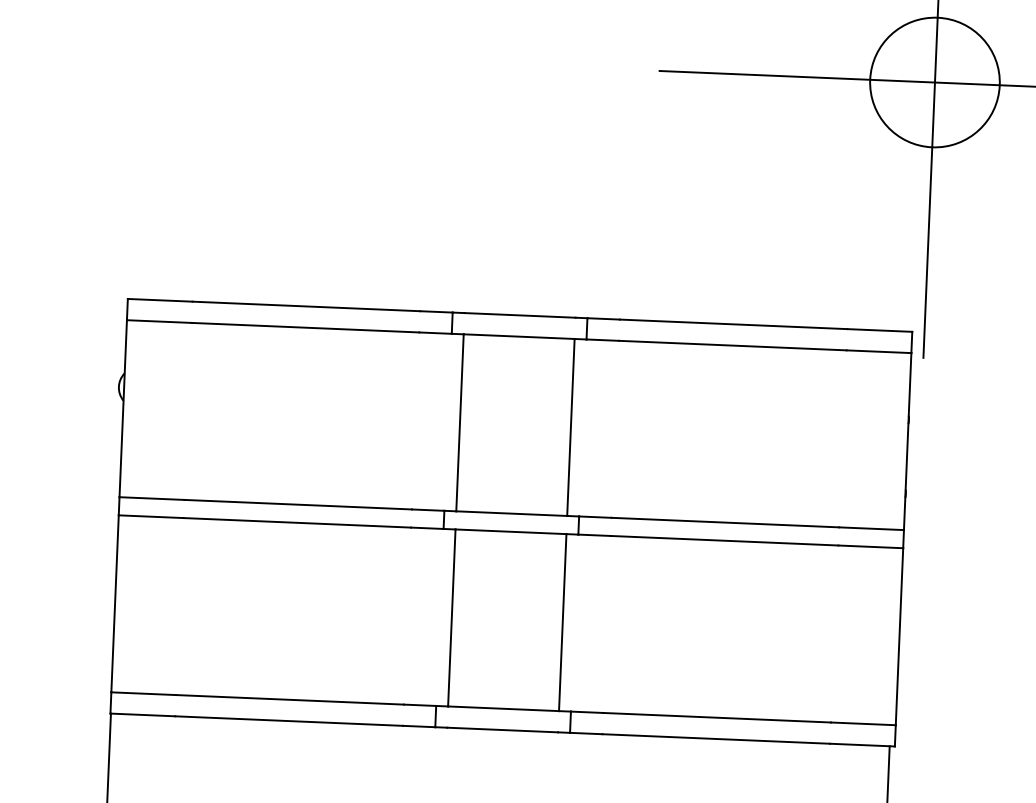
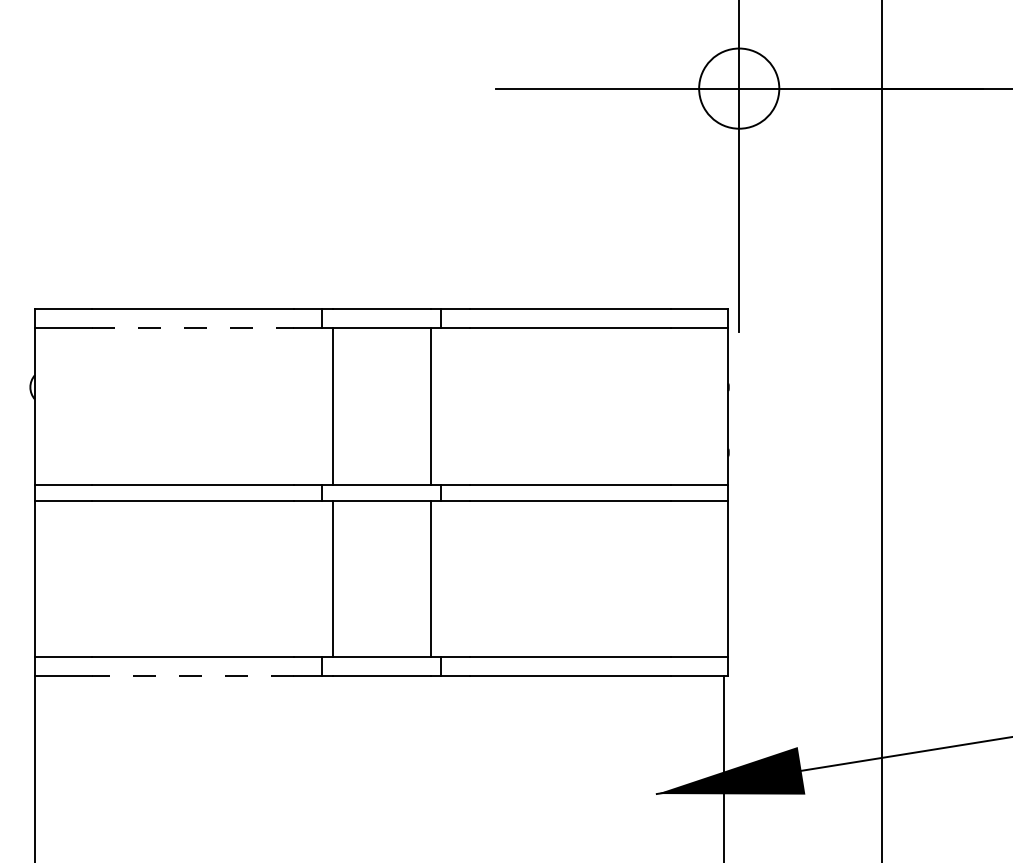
circle: (934, 82) -> (738, 88), size x0.7
line: (305, 327) -> (192, 328), solid -> dashed
line: (288, 720) -> (192, 675), solid -> dashed

